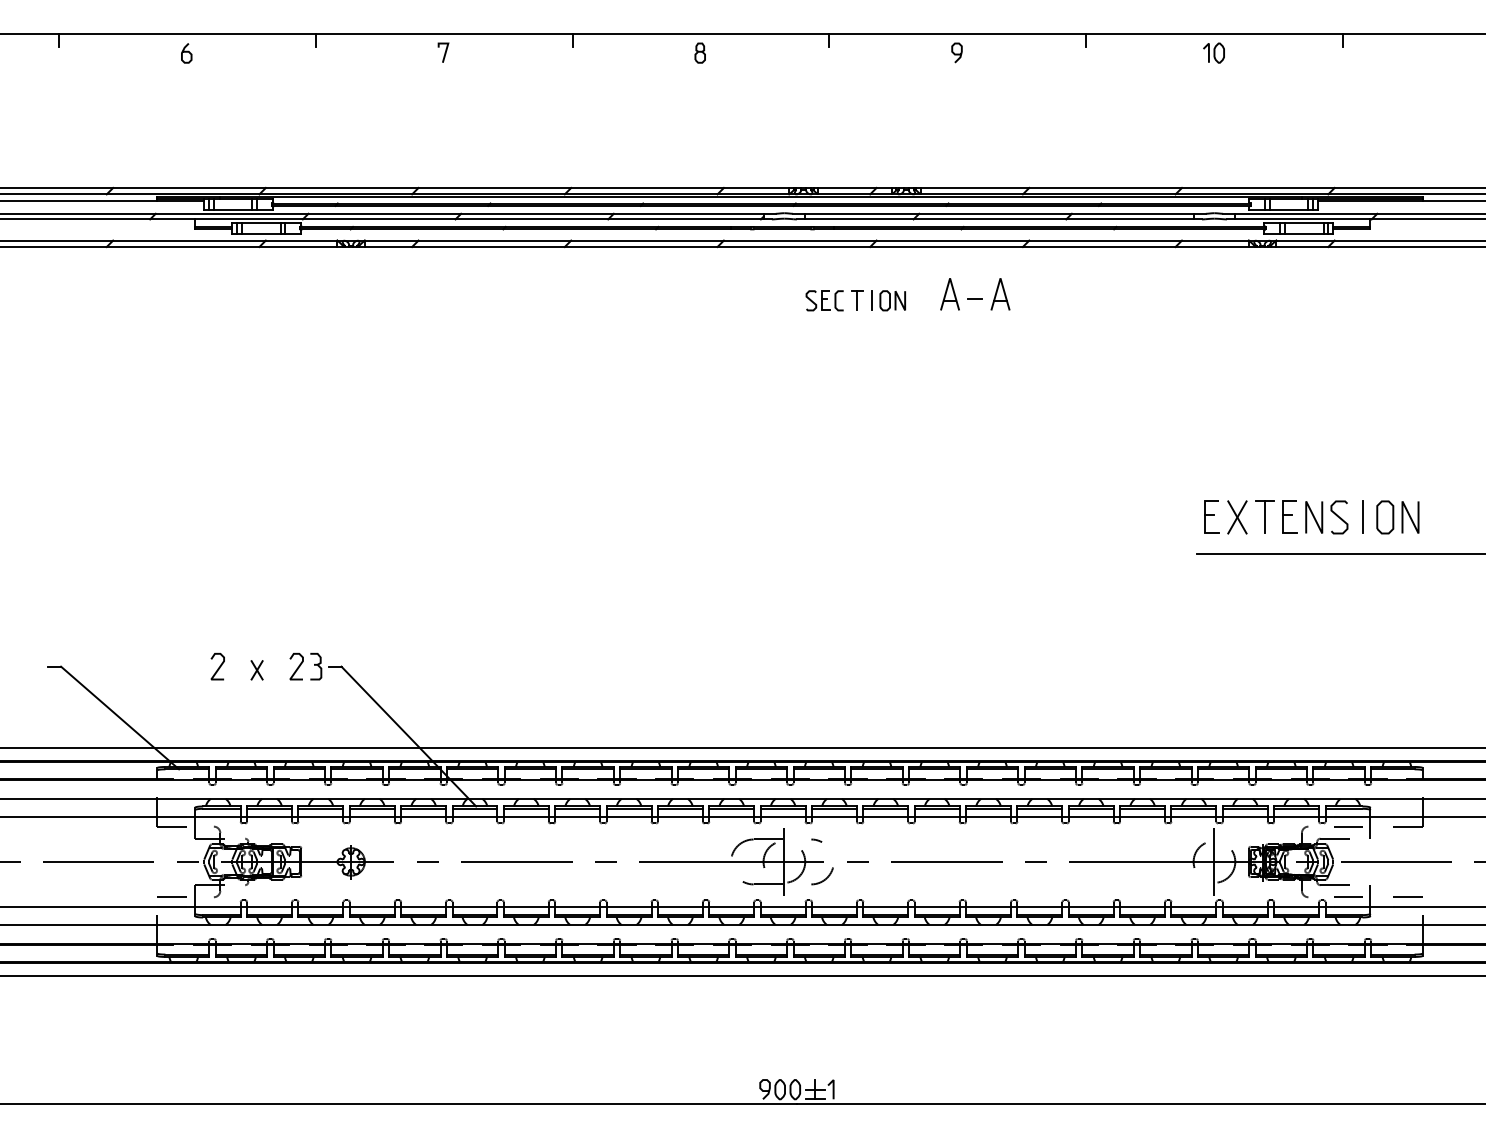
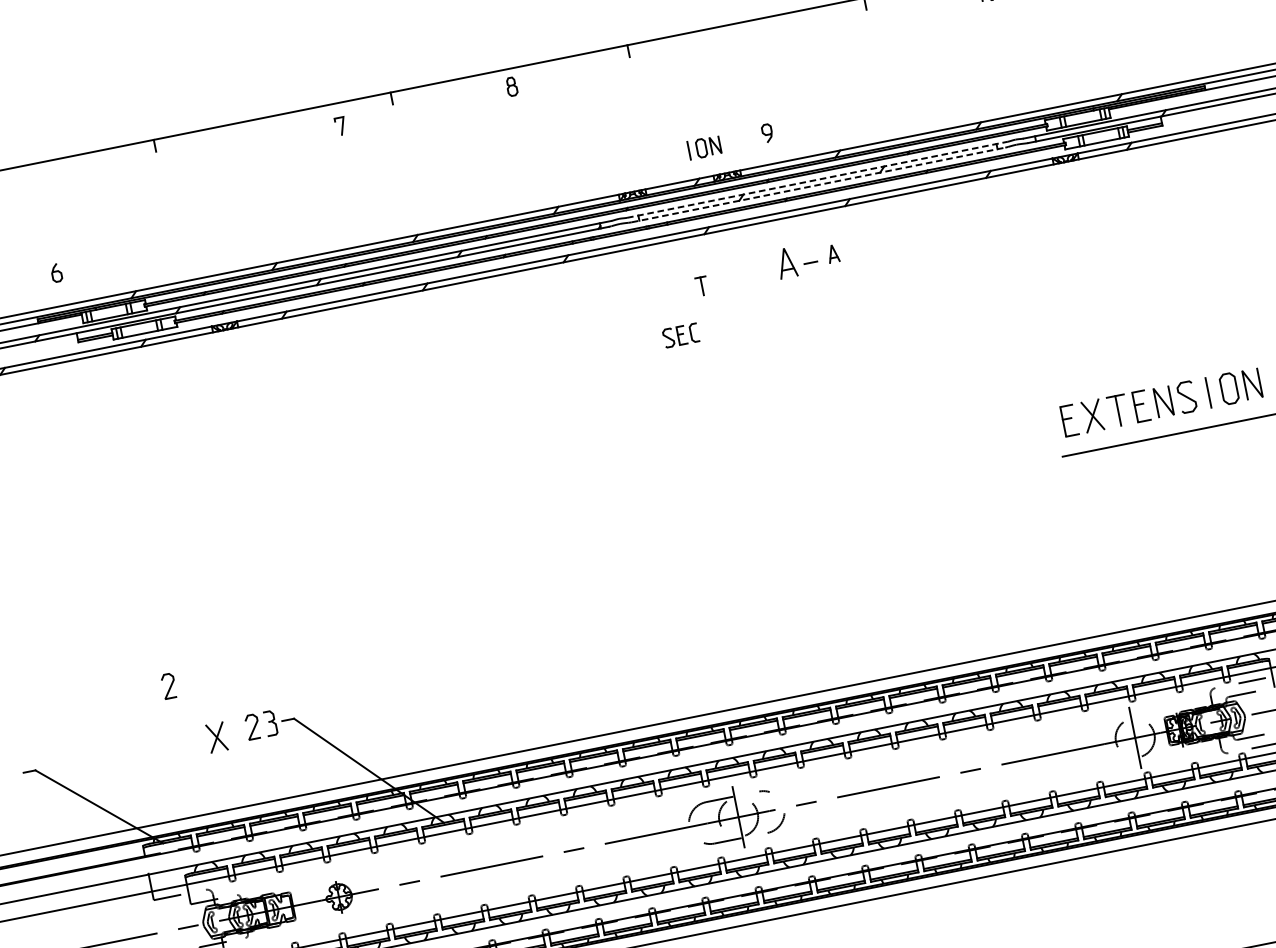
curve: (186, 52) -> (56, 272), moved
line: (444, 52) -> (341, 125), moved
curve: (956, 53) -> (767, 133), moved
line: (999, 213) -> (817, 179), solid -> dashed
line: (999, 219) -> (818, 185), solid -> dashed
part: (1000, 294) -> (833, 254), size x0.6
part: (824, 300) -> (680, 335), moved
part: (888, 300) -> (704, 147), moved
curve: (218, 667) -> (169, 686), moved
part: (256, 670) -> (216, 737), size x1.6

